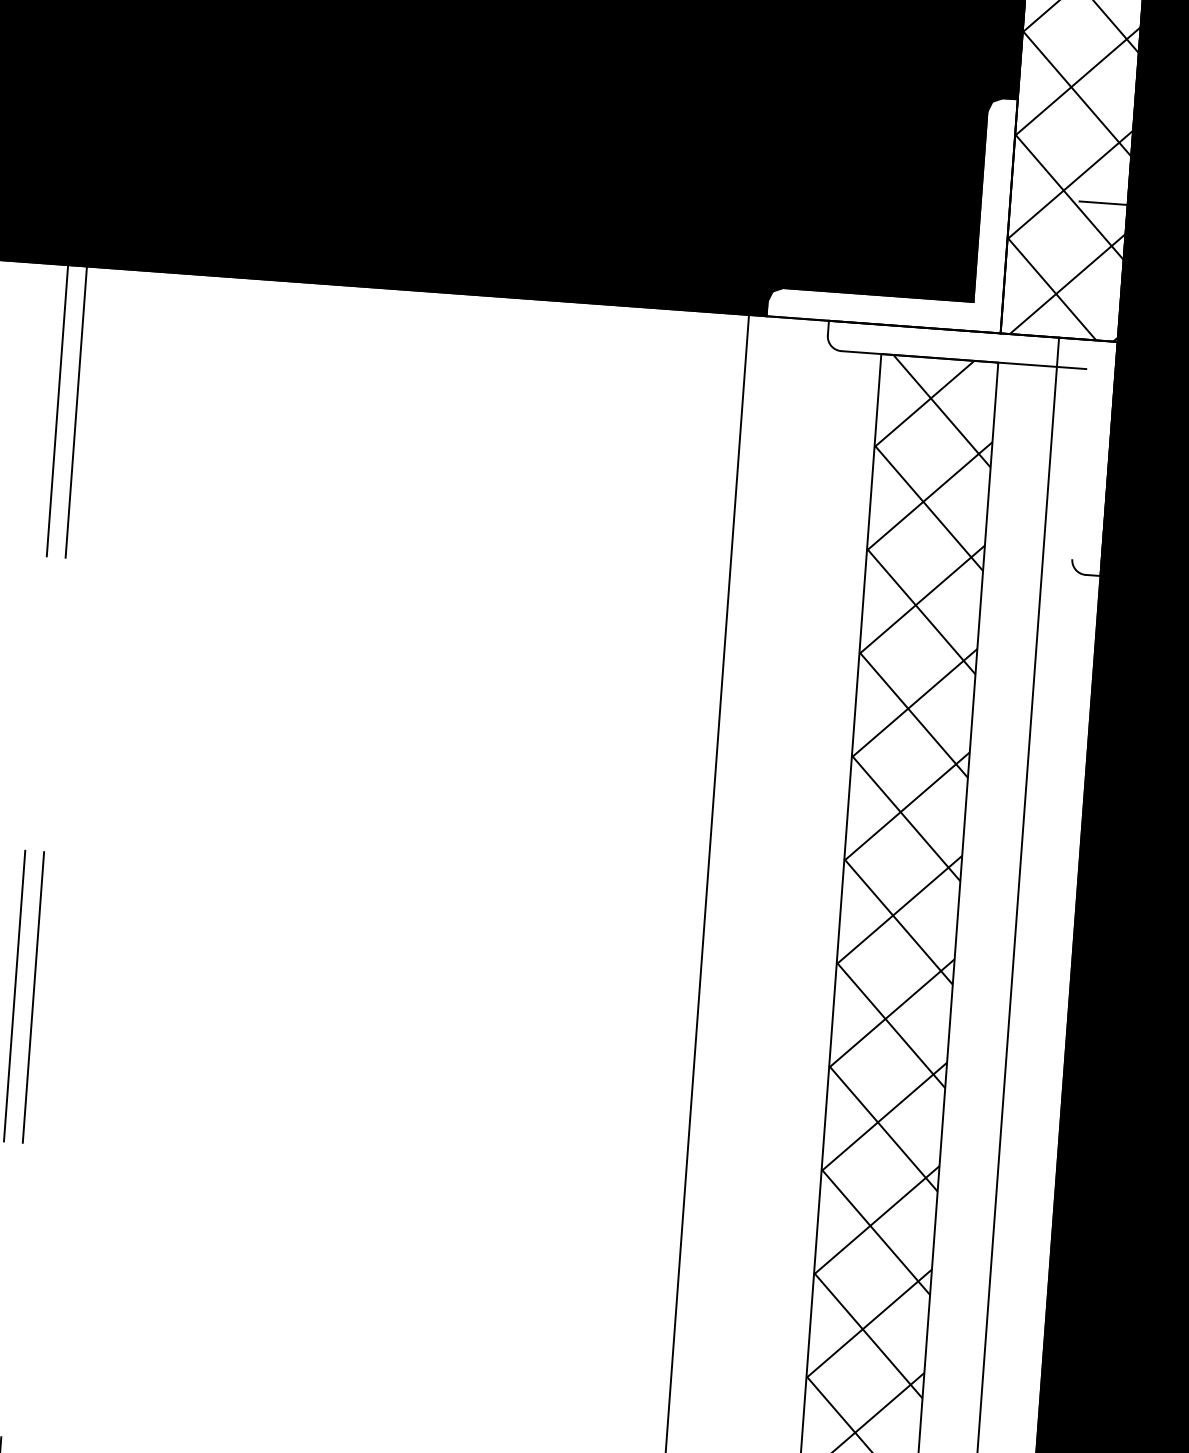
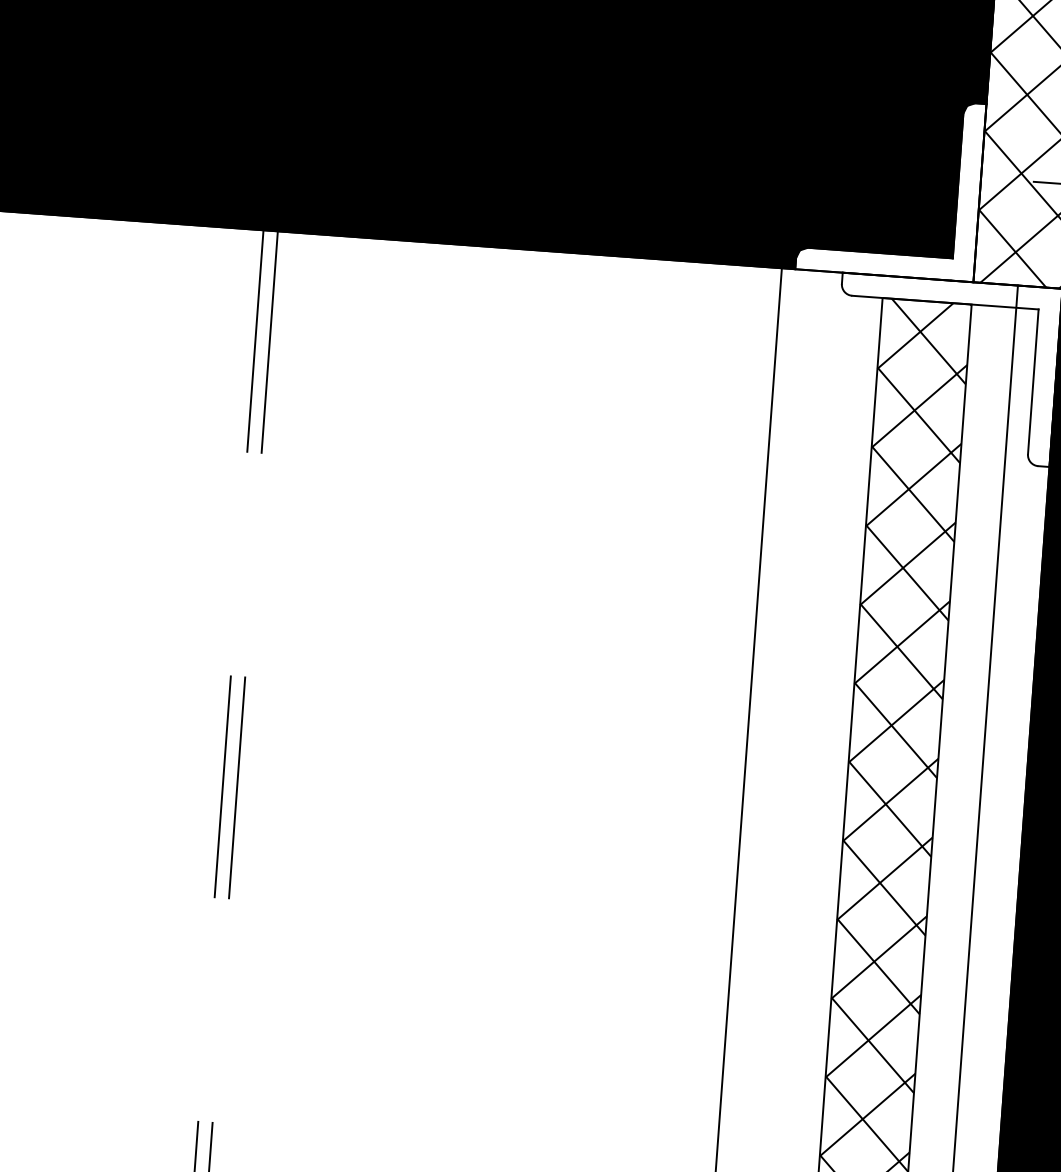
line: (1079, 463) -> (1033, 381), added

